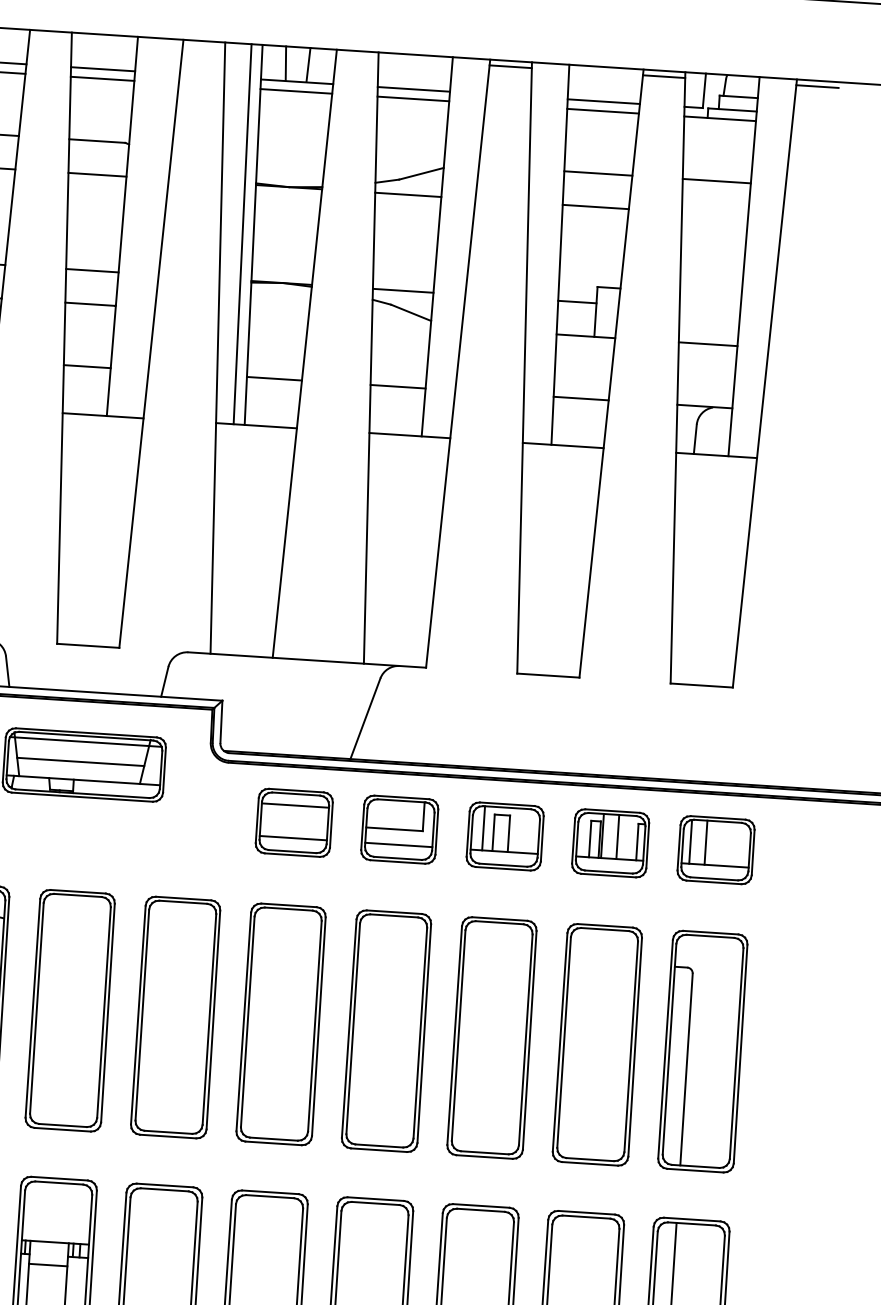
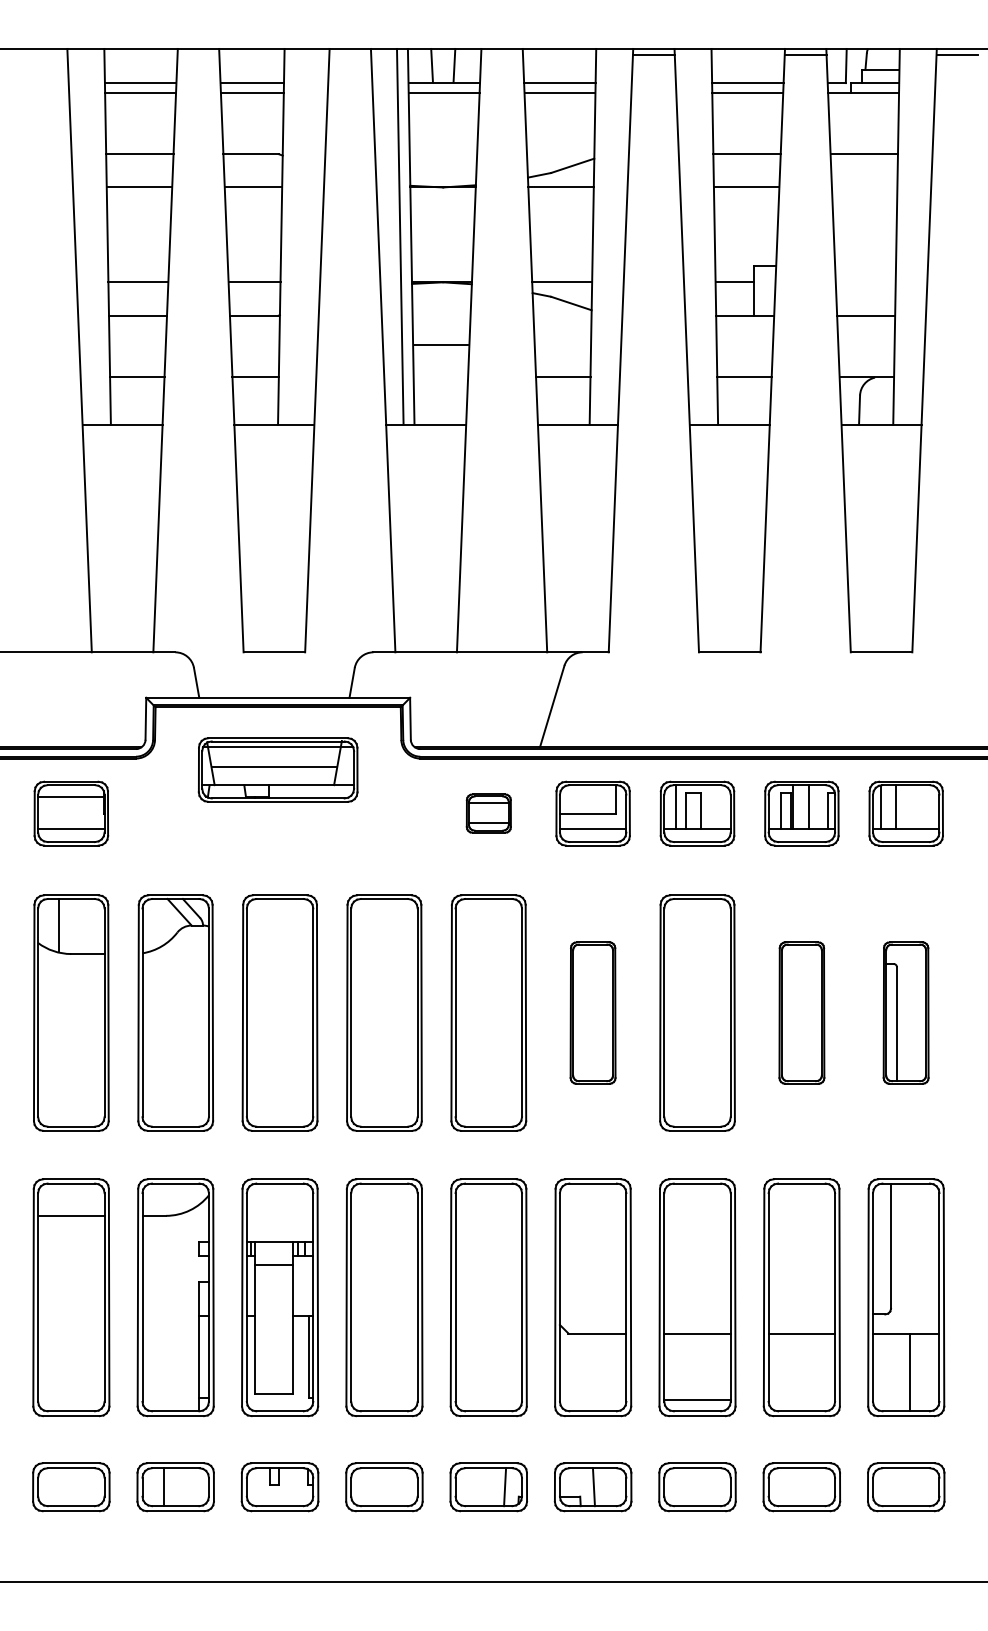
line: (274, 379) -> (440, 345), moved
part: (294, 822) -> (488, 813), size x0.6
part: (386, 1030) -> (592, 1012), size x0.6
part: (597, 1044) -> (801, 1012), size x0.6
part: (702, 1051) -> (905, 1012), size x0.6

